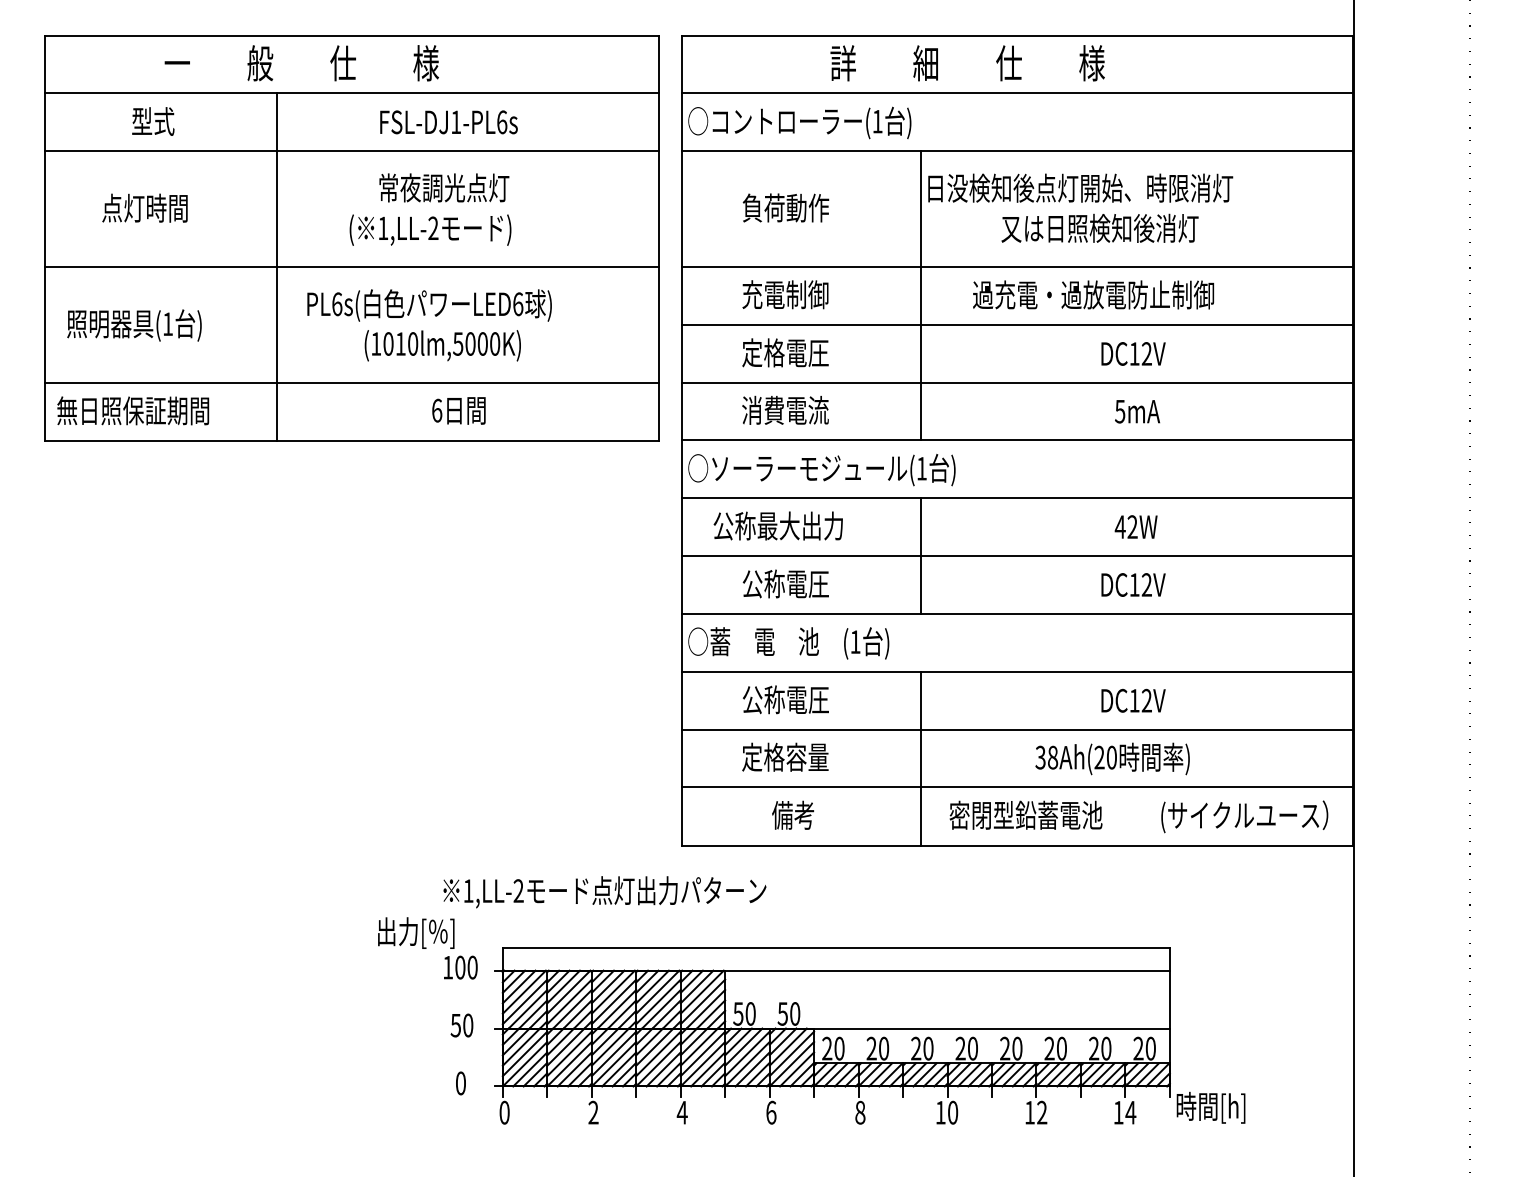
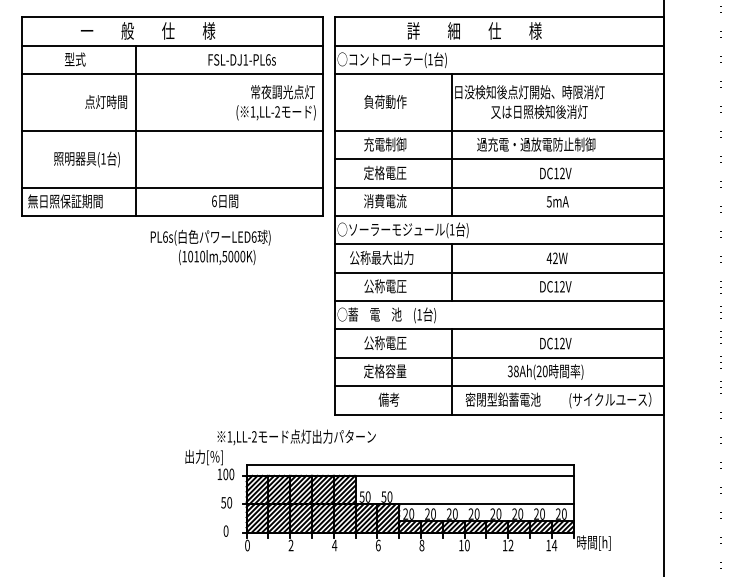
text: (447, 121) -> (241, 59), moved
text: (145, 209) -> (106, 102), moved
text: (429, 209) -> (275, 102), moved
text: (429, 323) -> (210, 246), moved
text: (133, 325) -> (86, 159), moved

